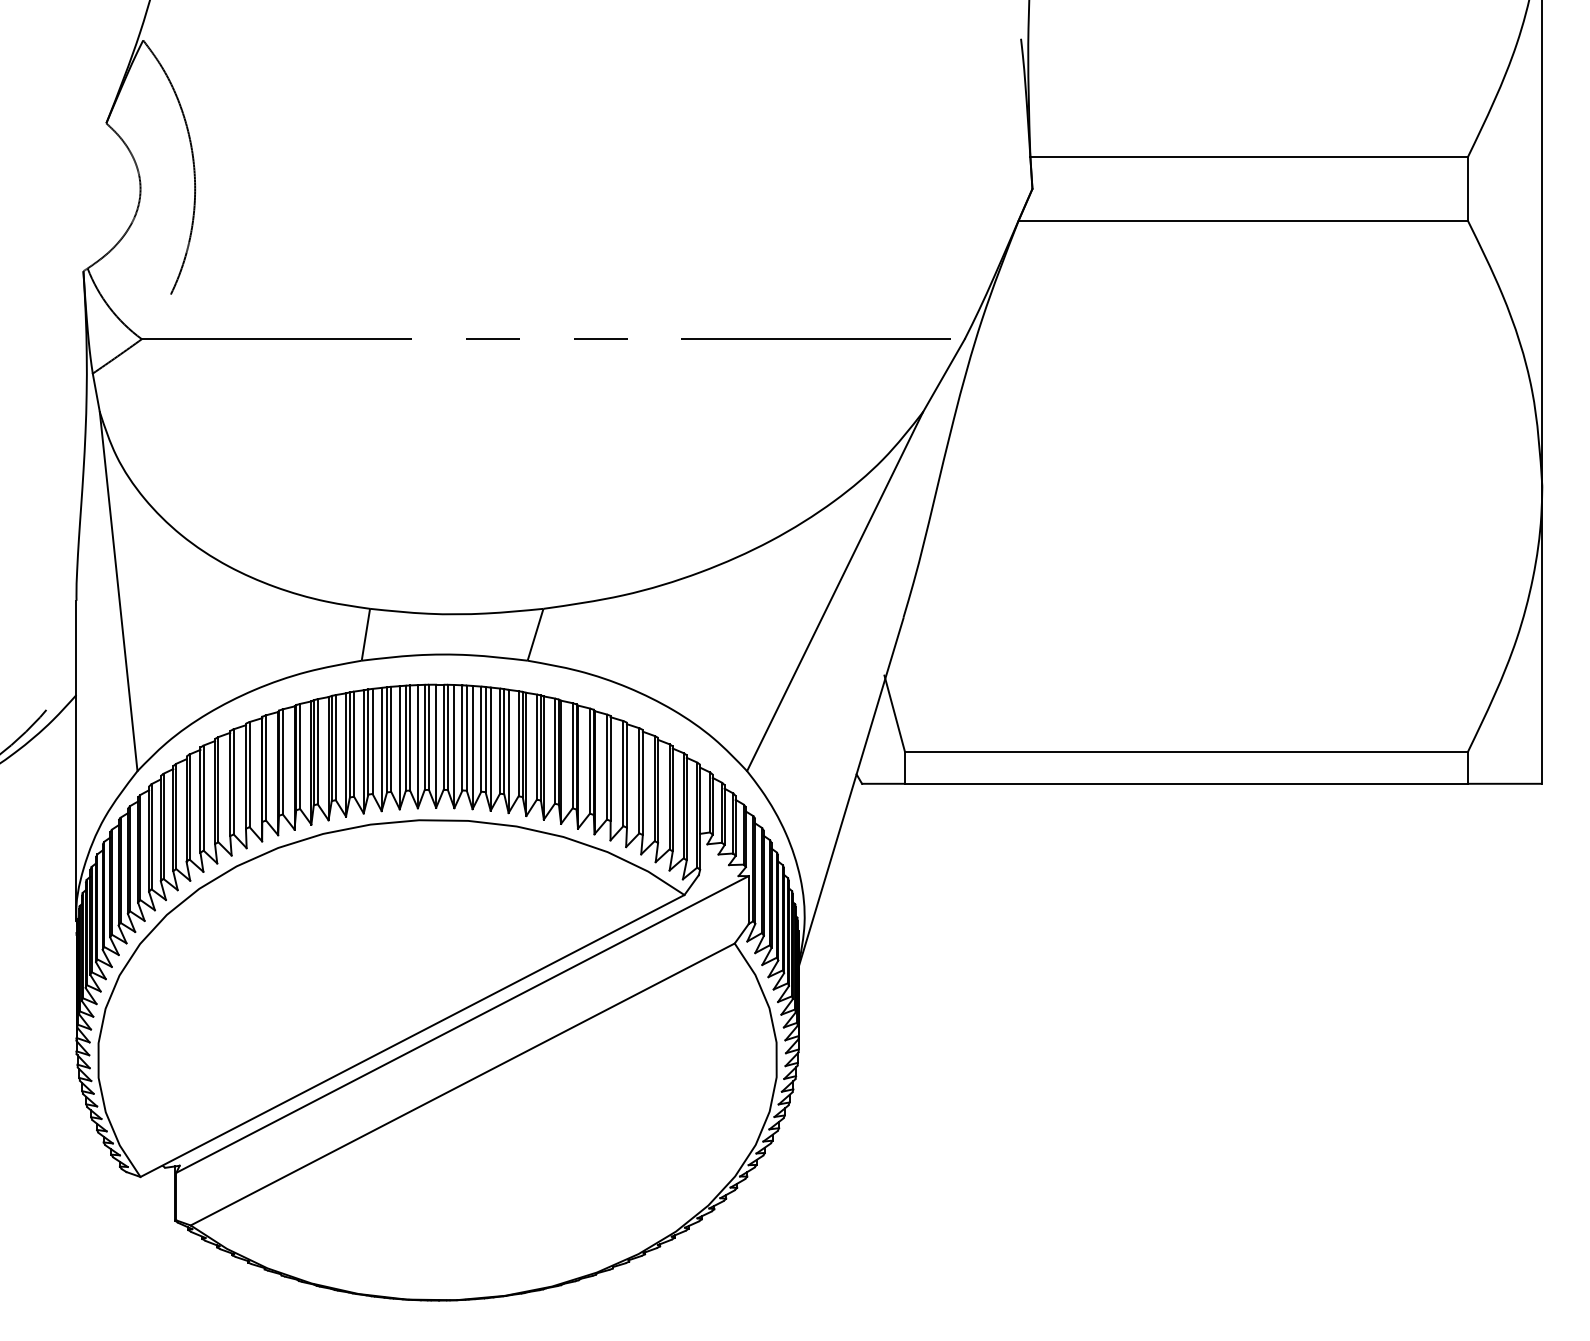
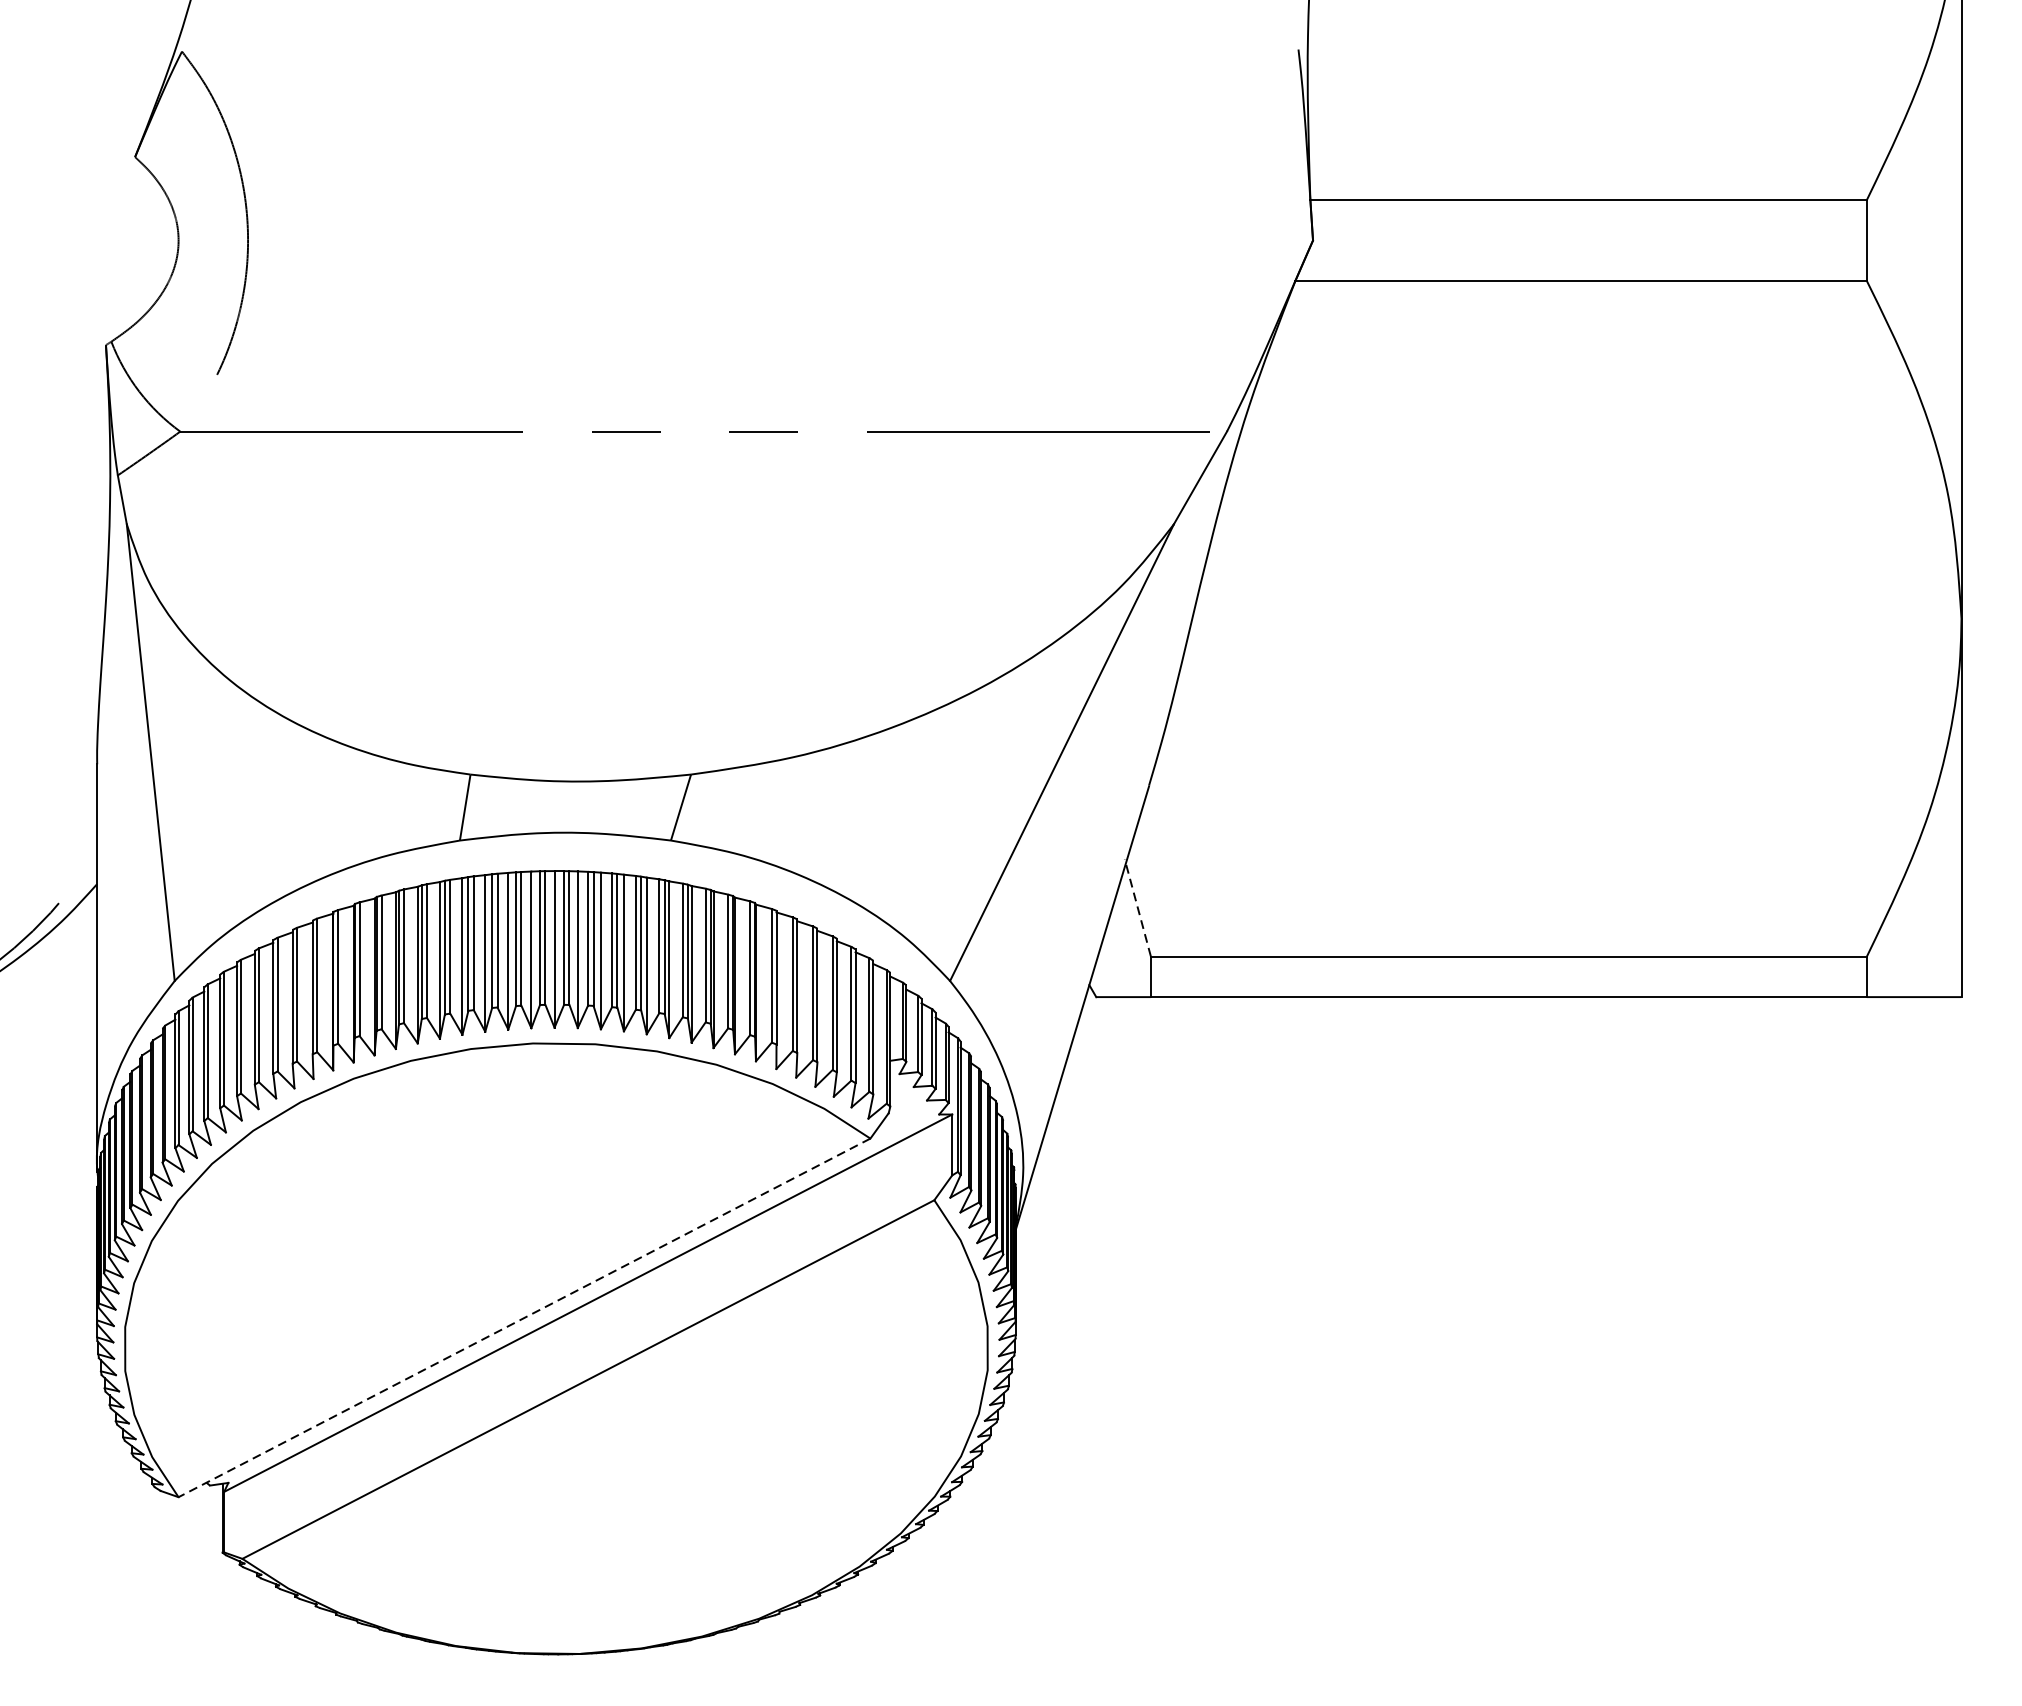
line: (894, 713) -> (1137, 907), solid -> dashed
line: (412, 1036) -> (524, 1318), solid -> dashed

